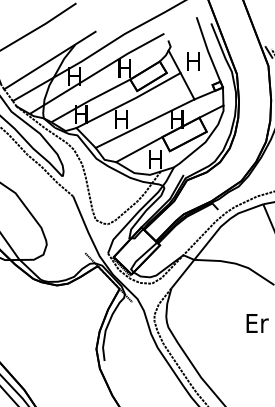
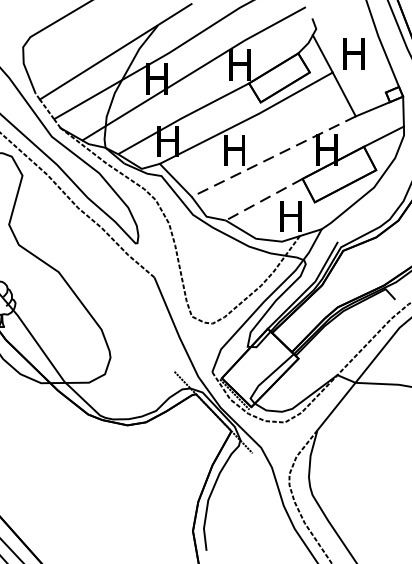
line: (145, 123) -> (274, 156), solid -> dashed
line: (138, 149) -> (262, 199), solid -> dashed

